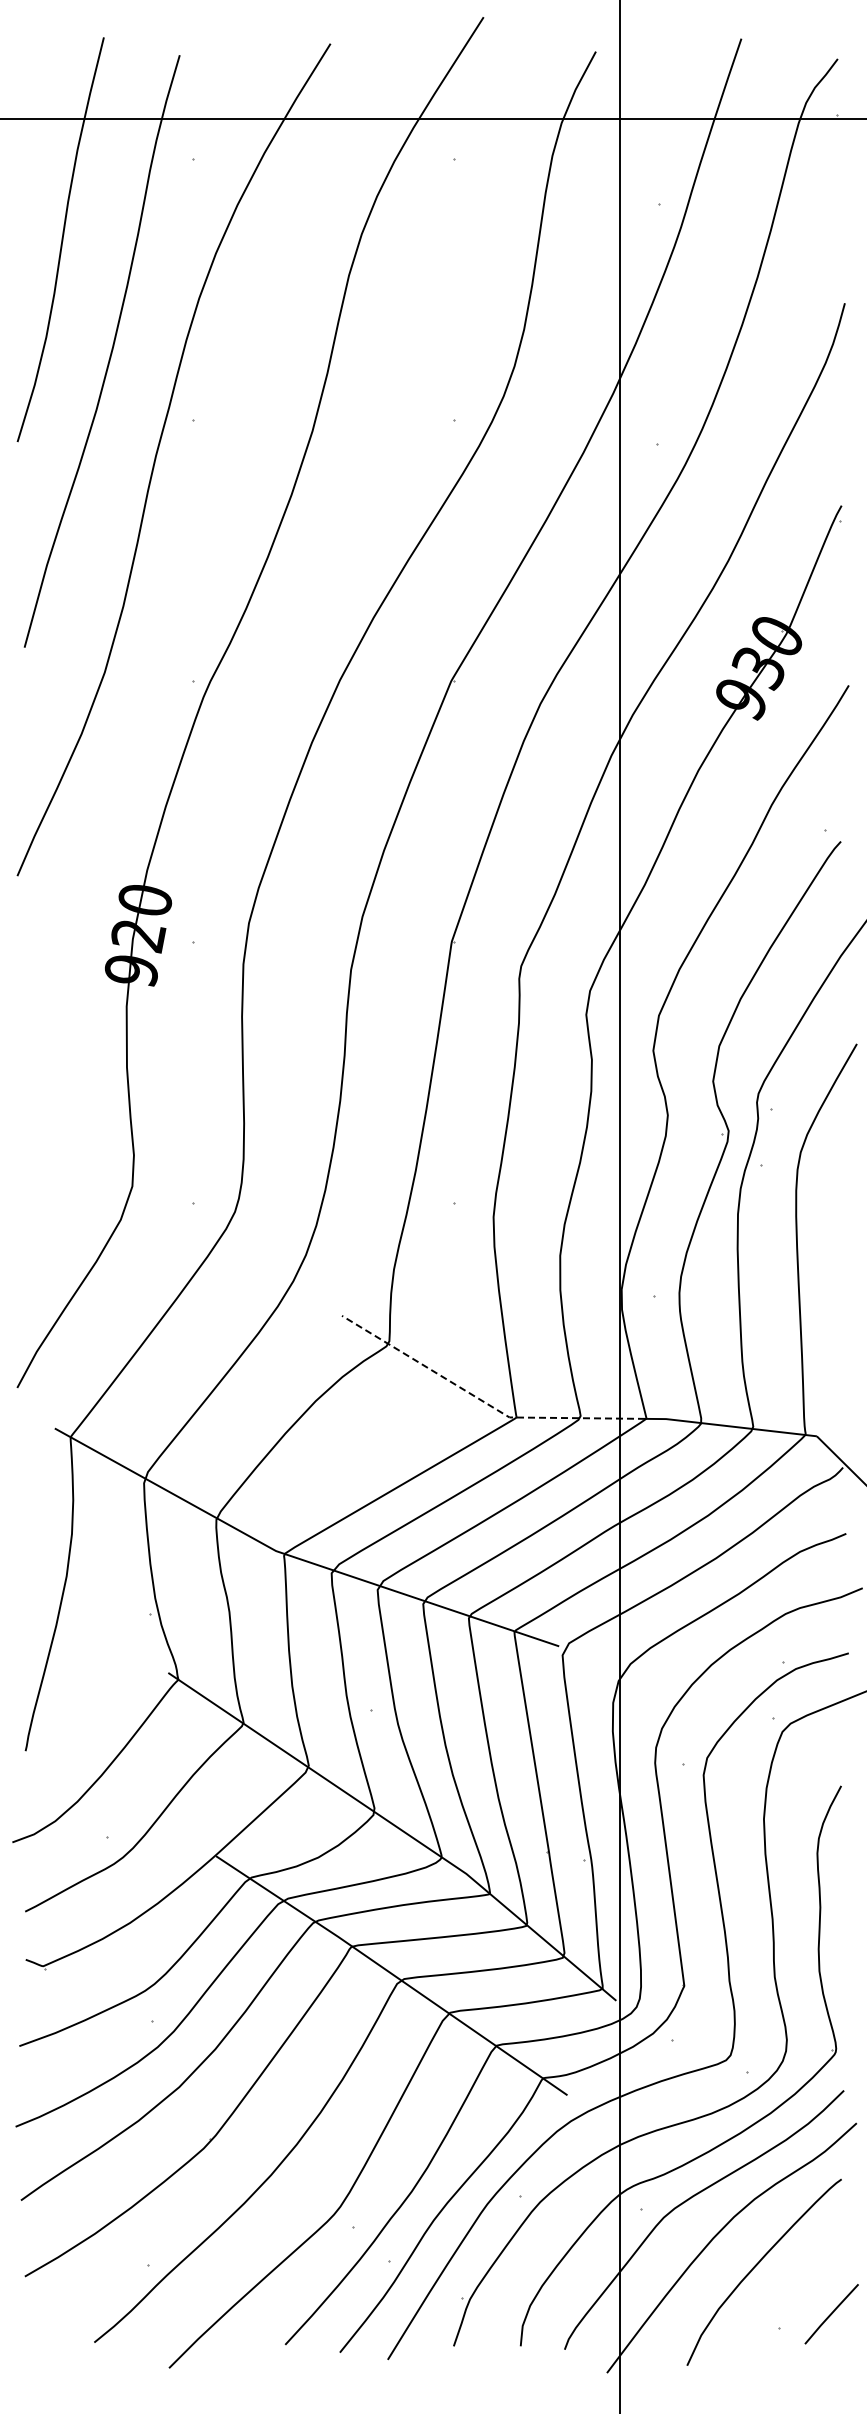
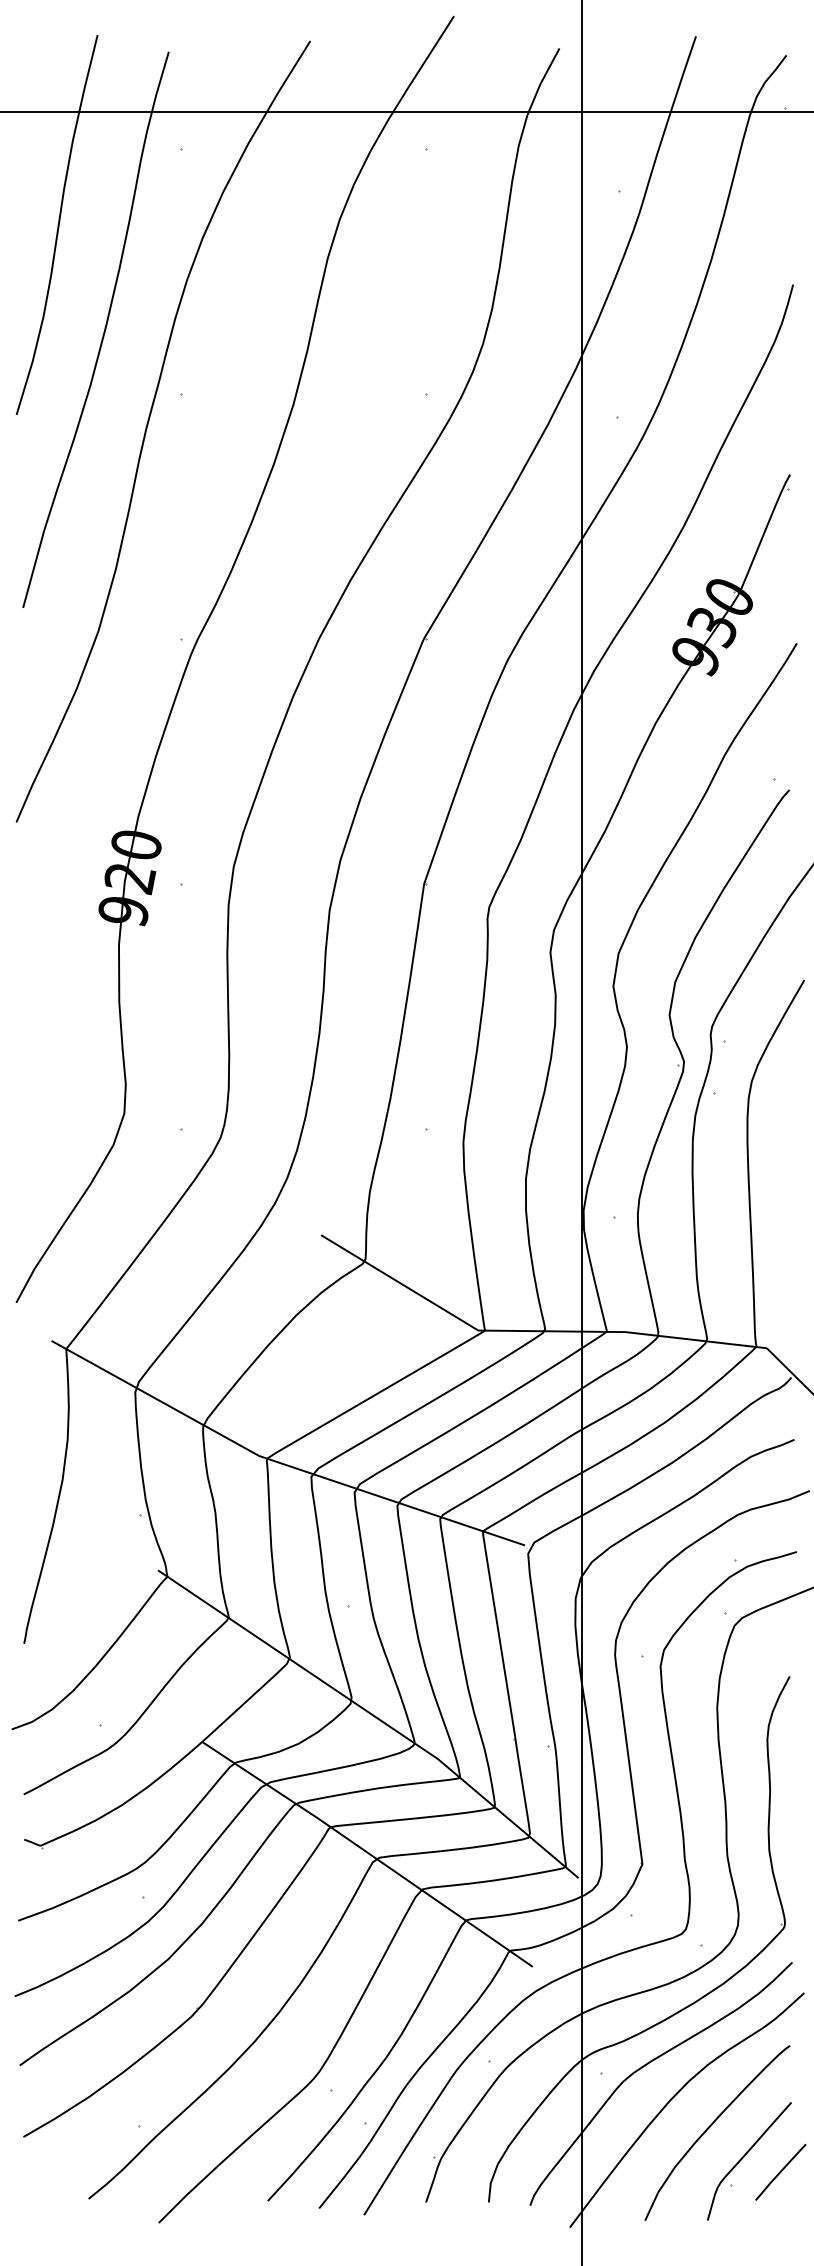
line: (483, 1401) -> (453, 1315), dashed -> solid
curve: (793, 2297) -> (744, 2156), added

